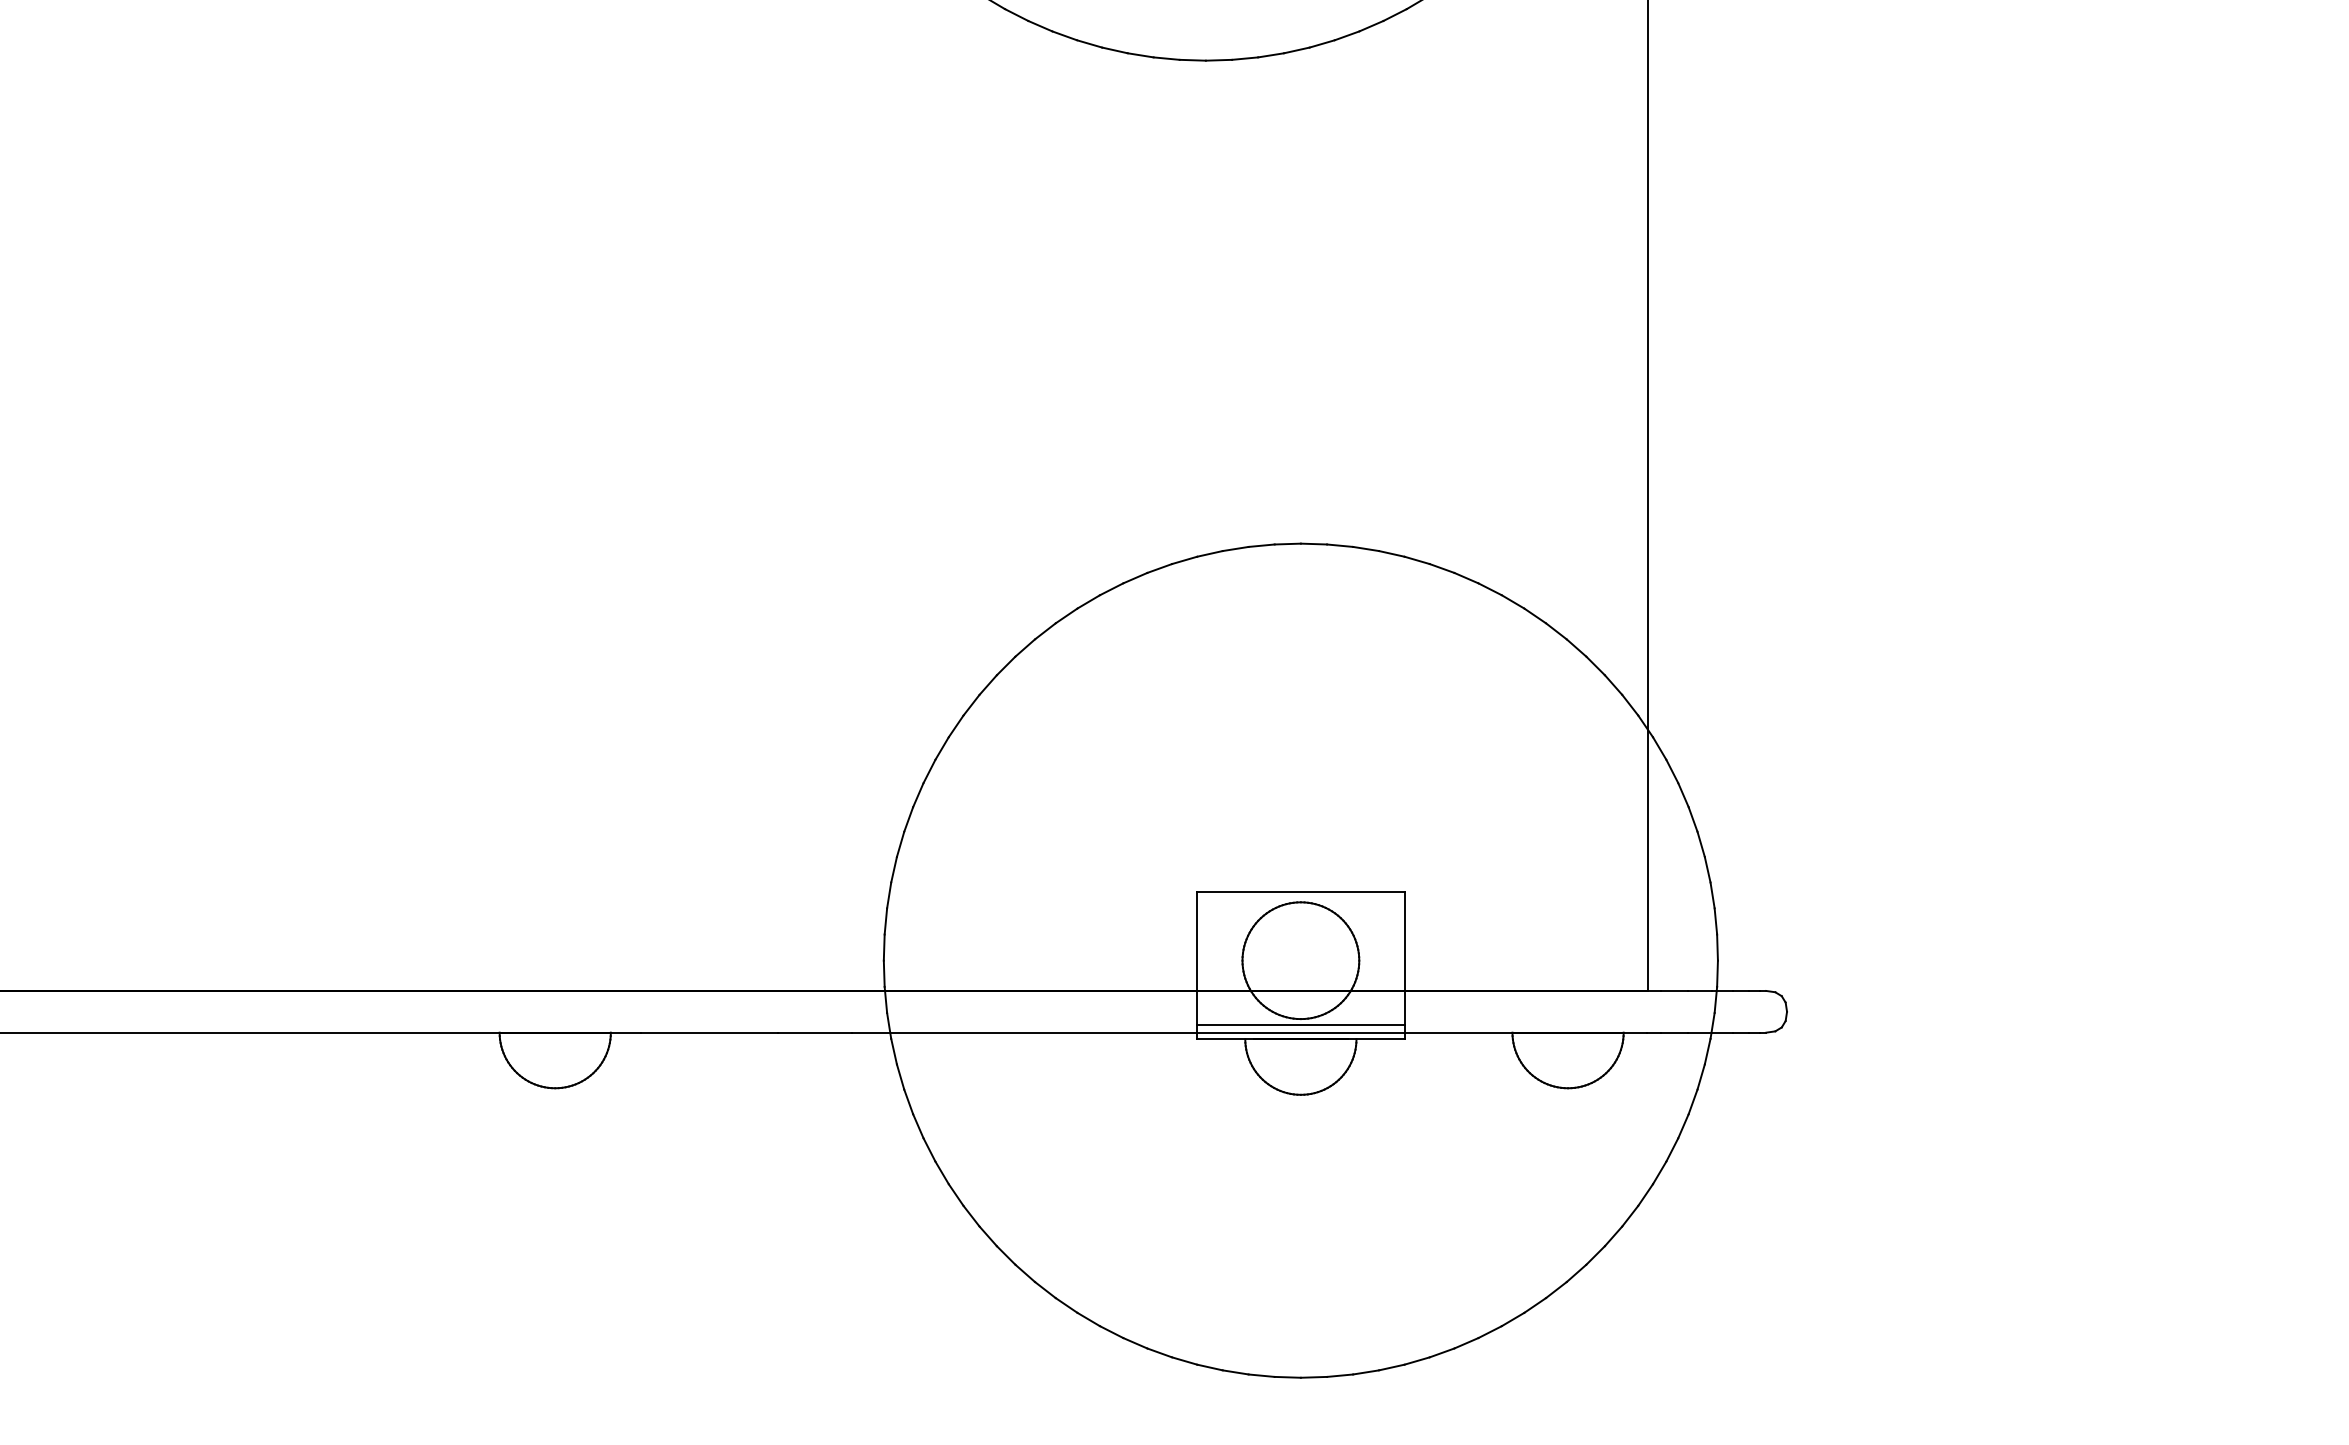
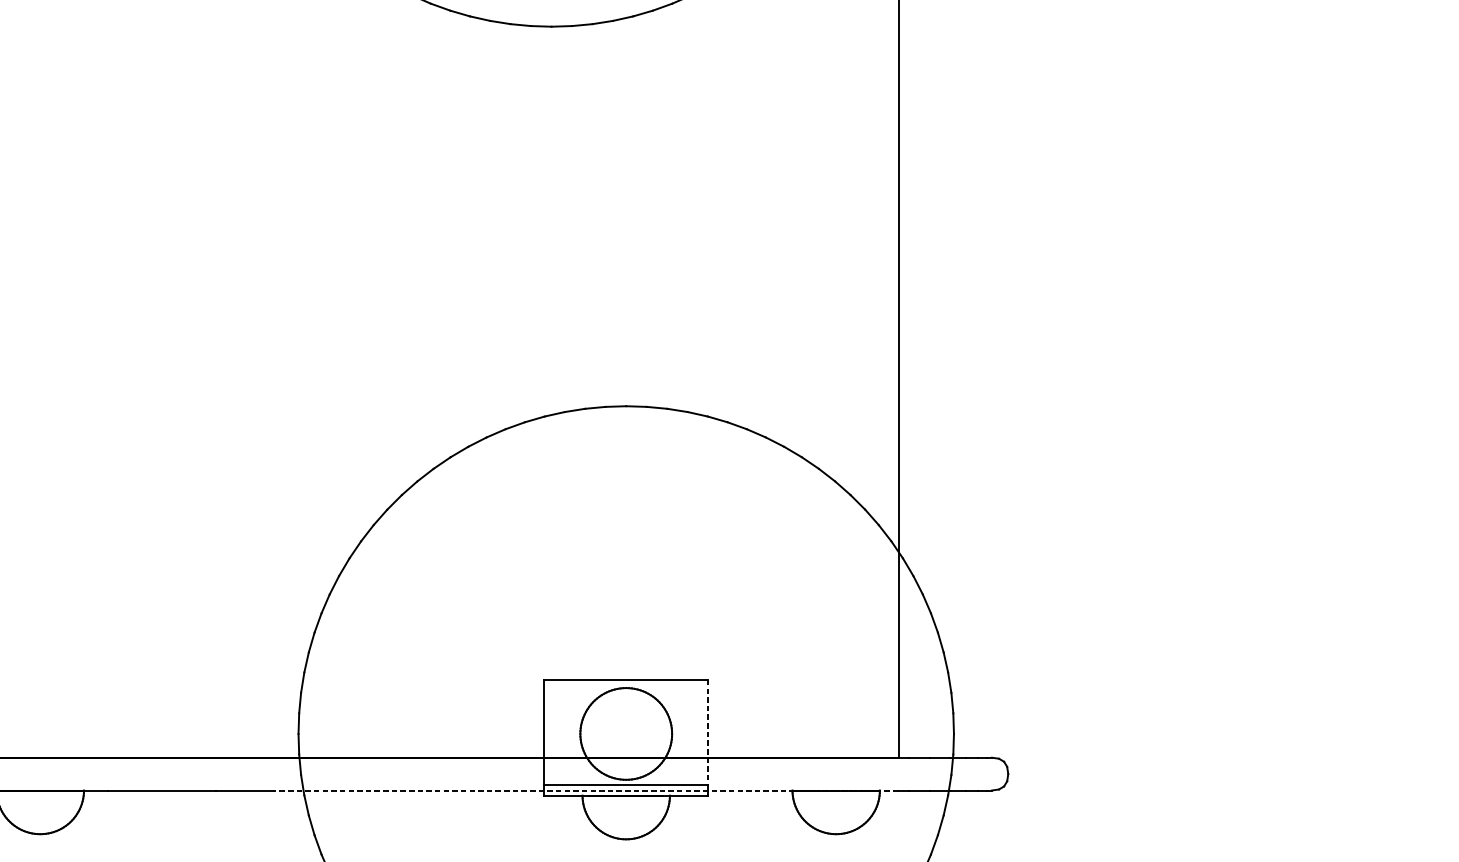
line: (1405, 958) -> (708, 732), solid -> dashed
line: (1249, 1032) -> (585, 790), solid -> dashed

